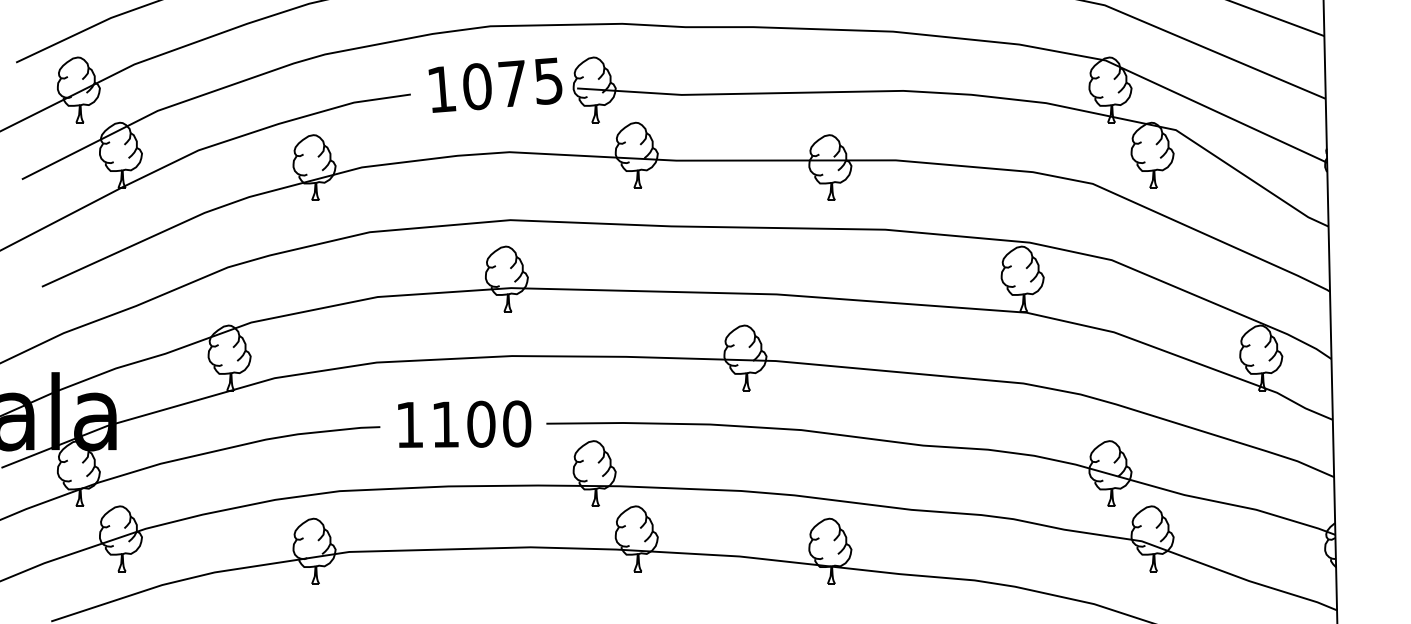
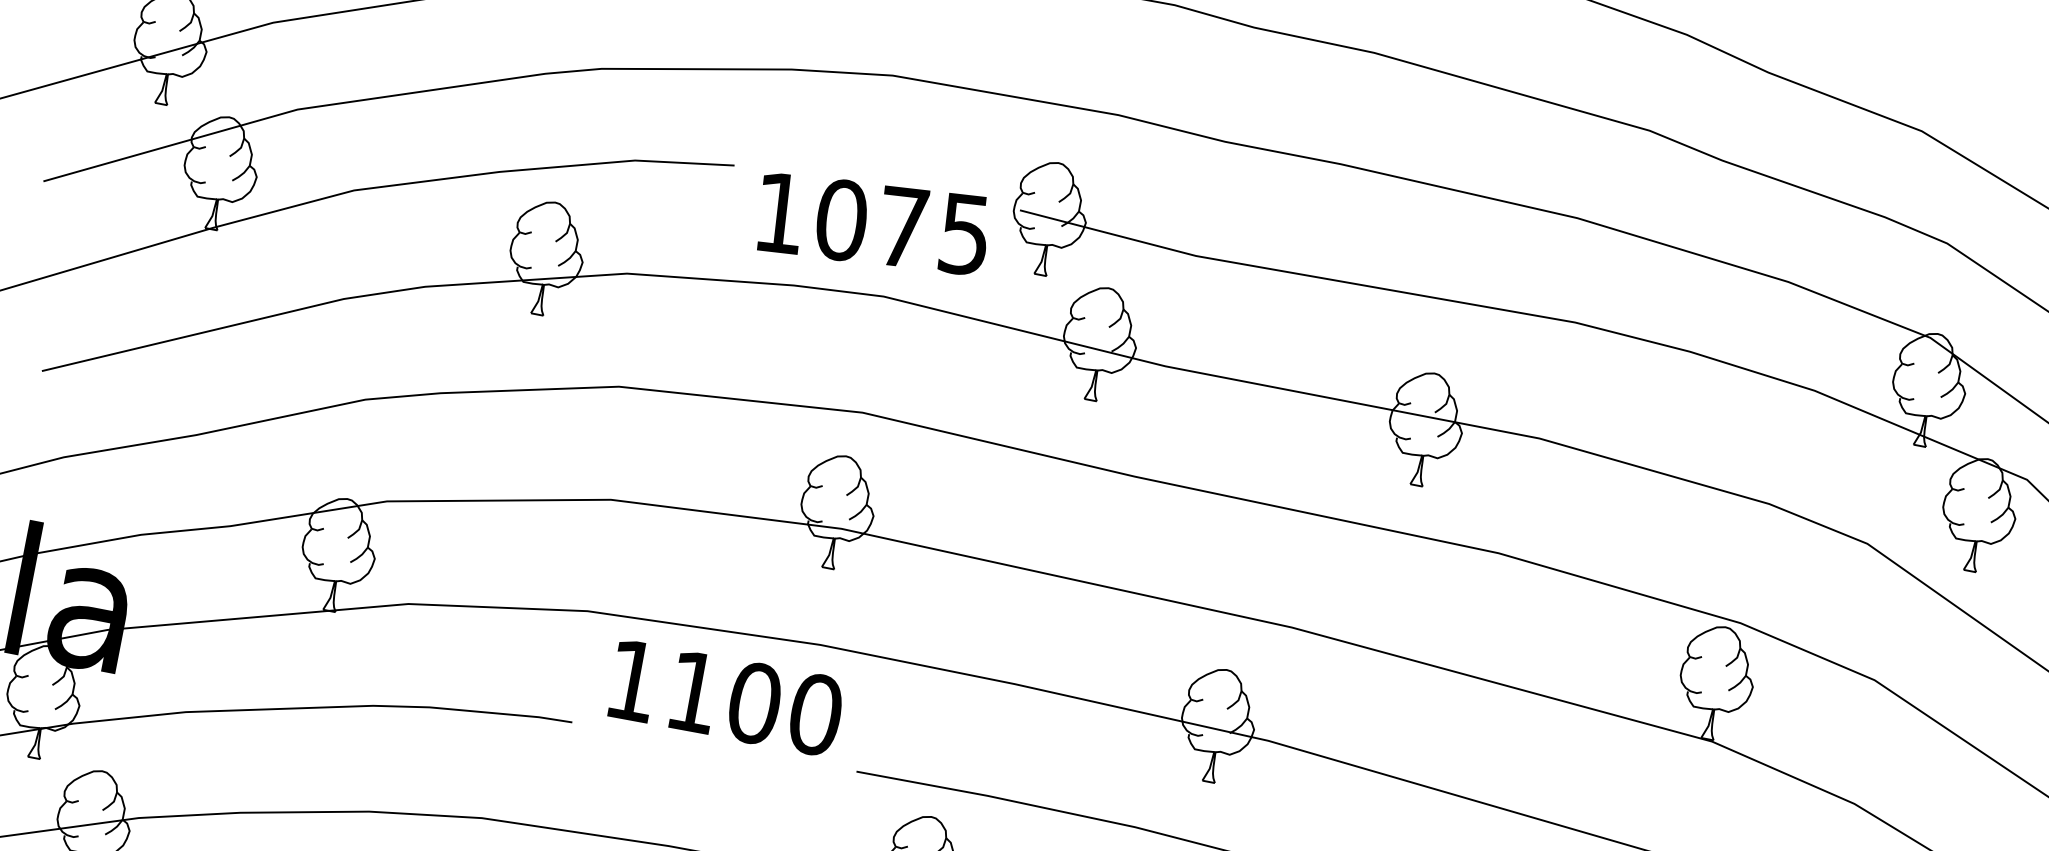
text: (495, 84) -> (873, 222), moved
text: (464, 423) -> (726, 696), moved

